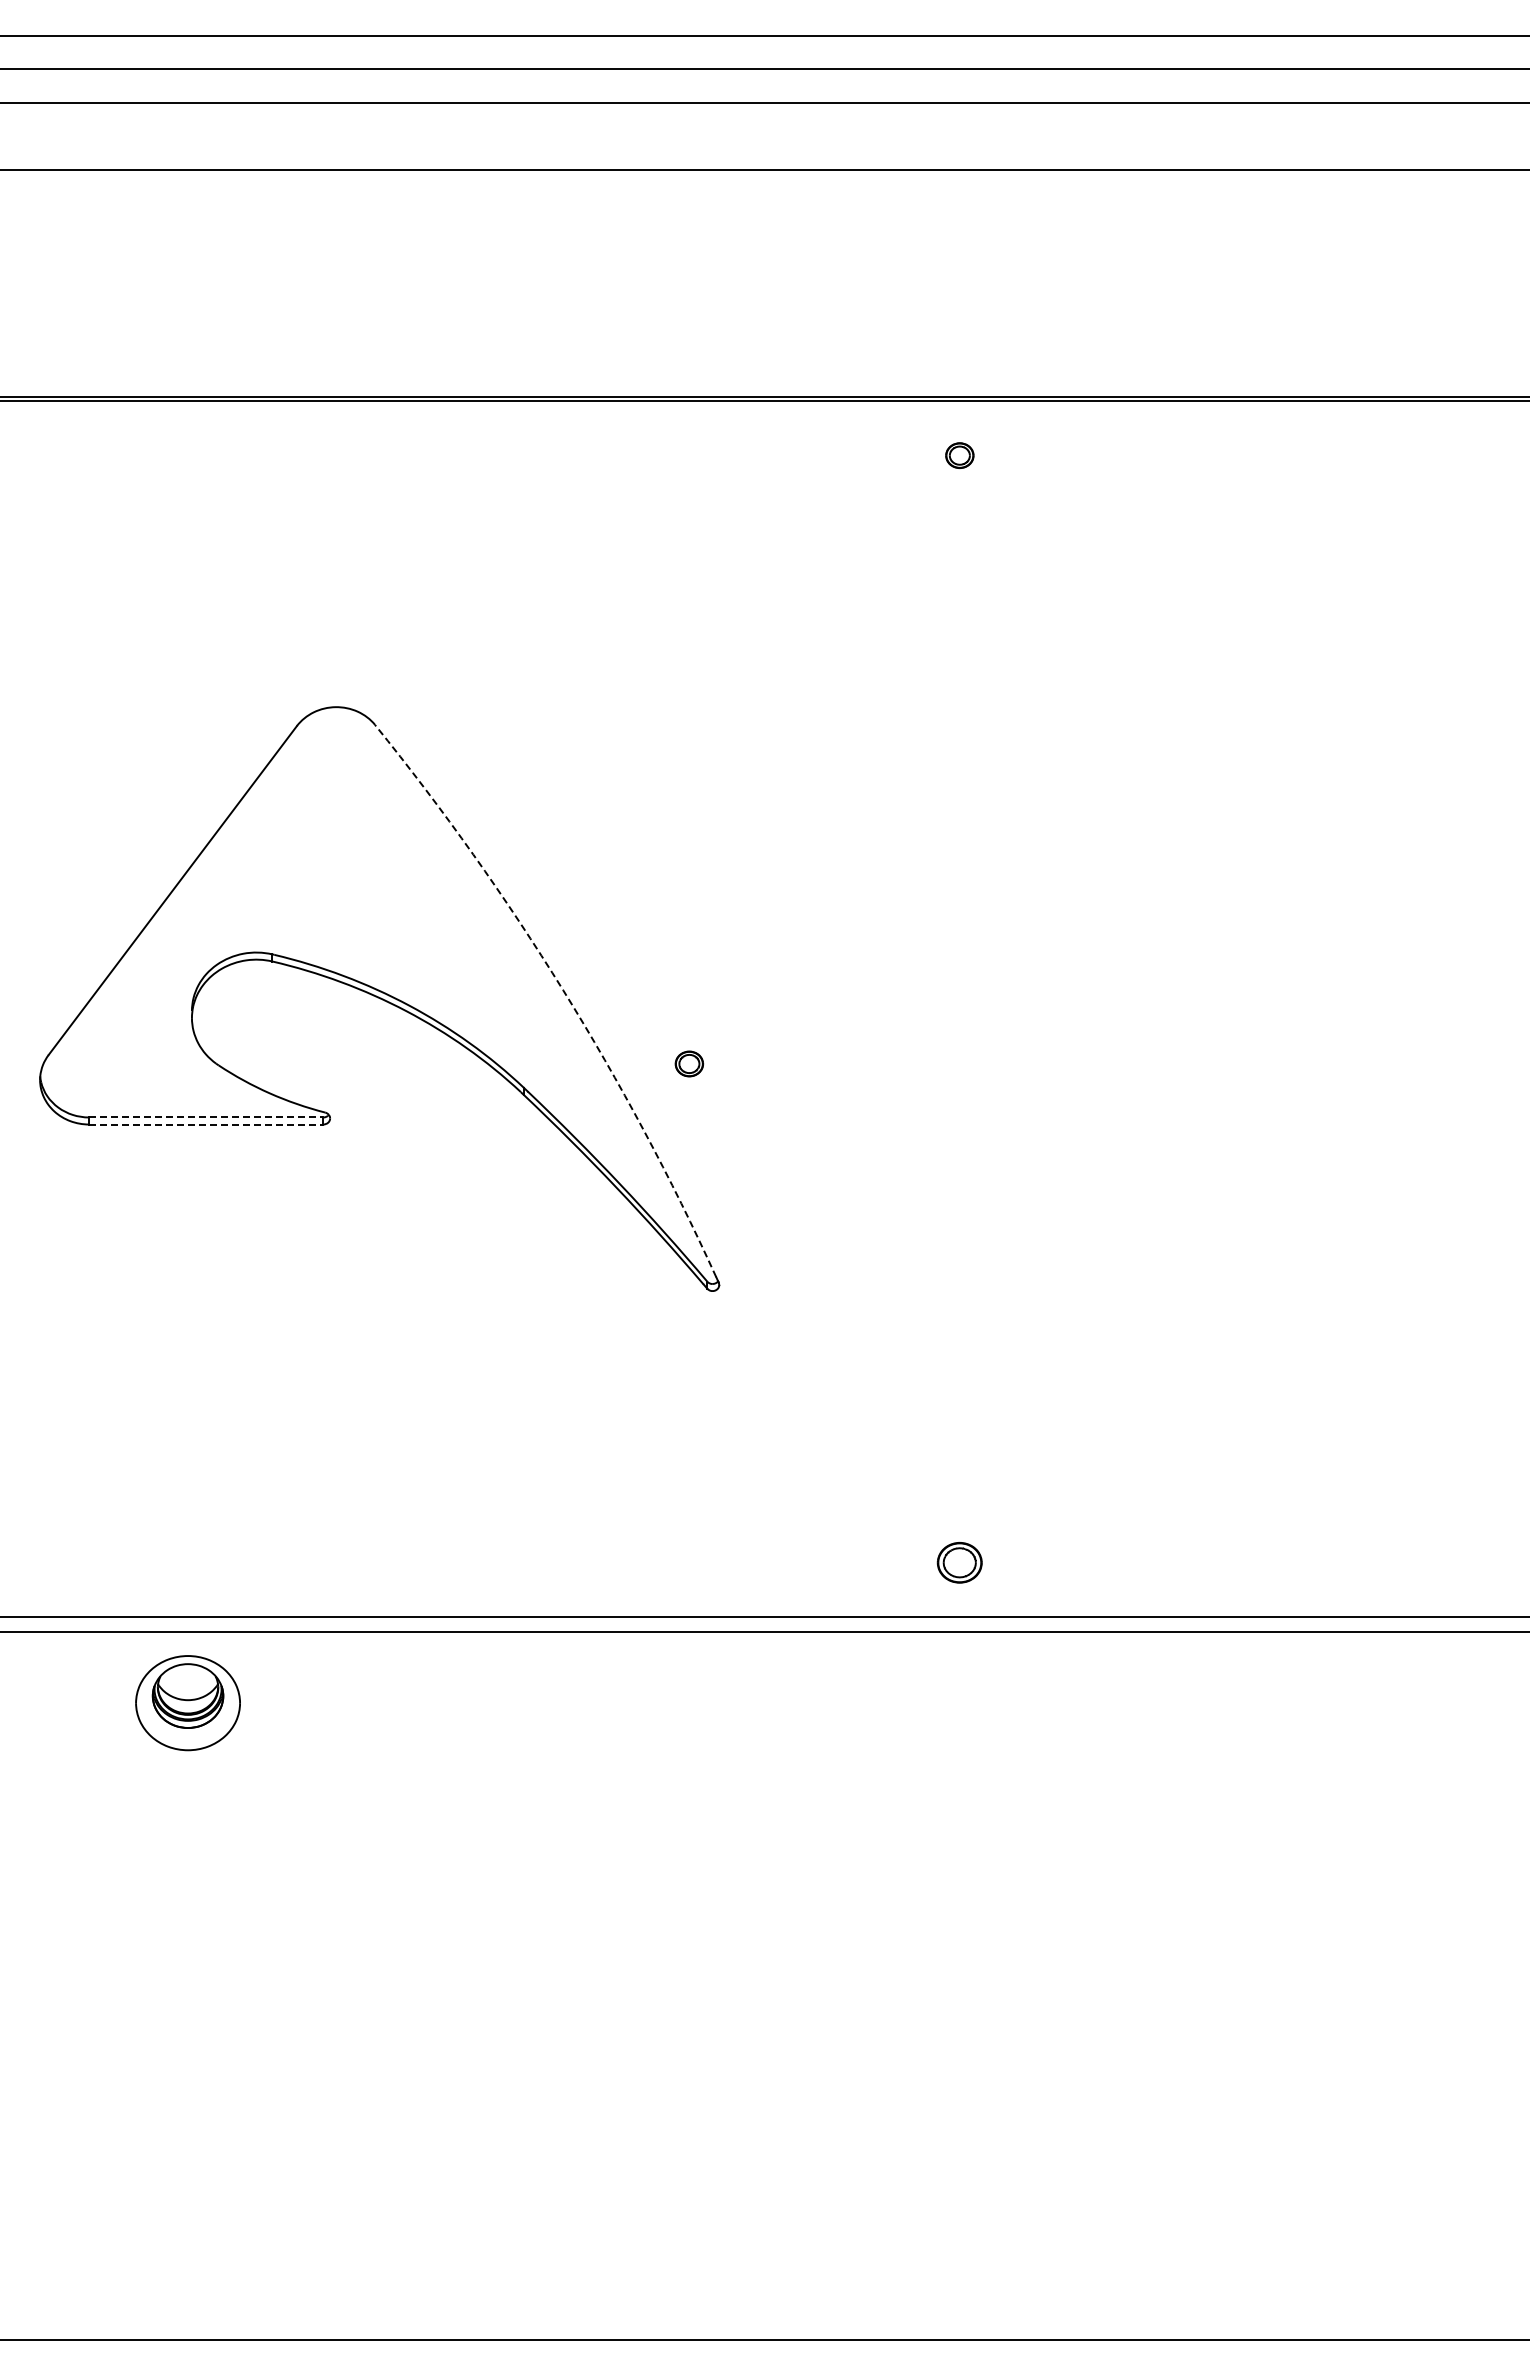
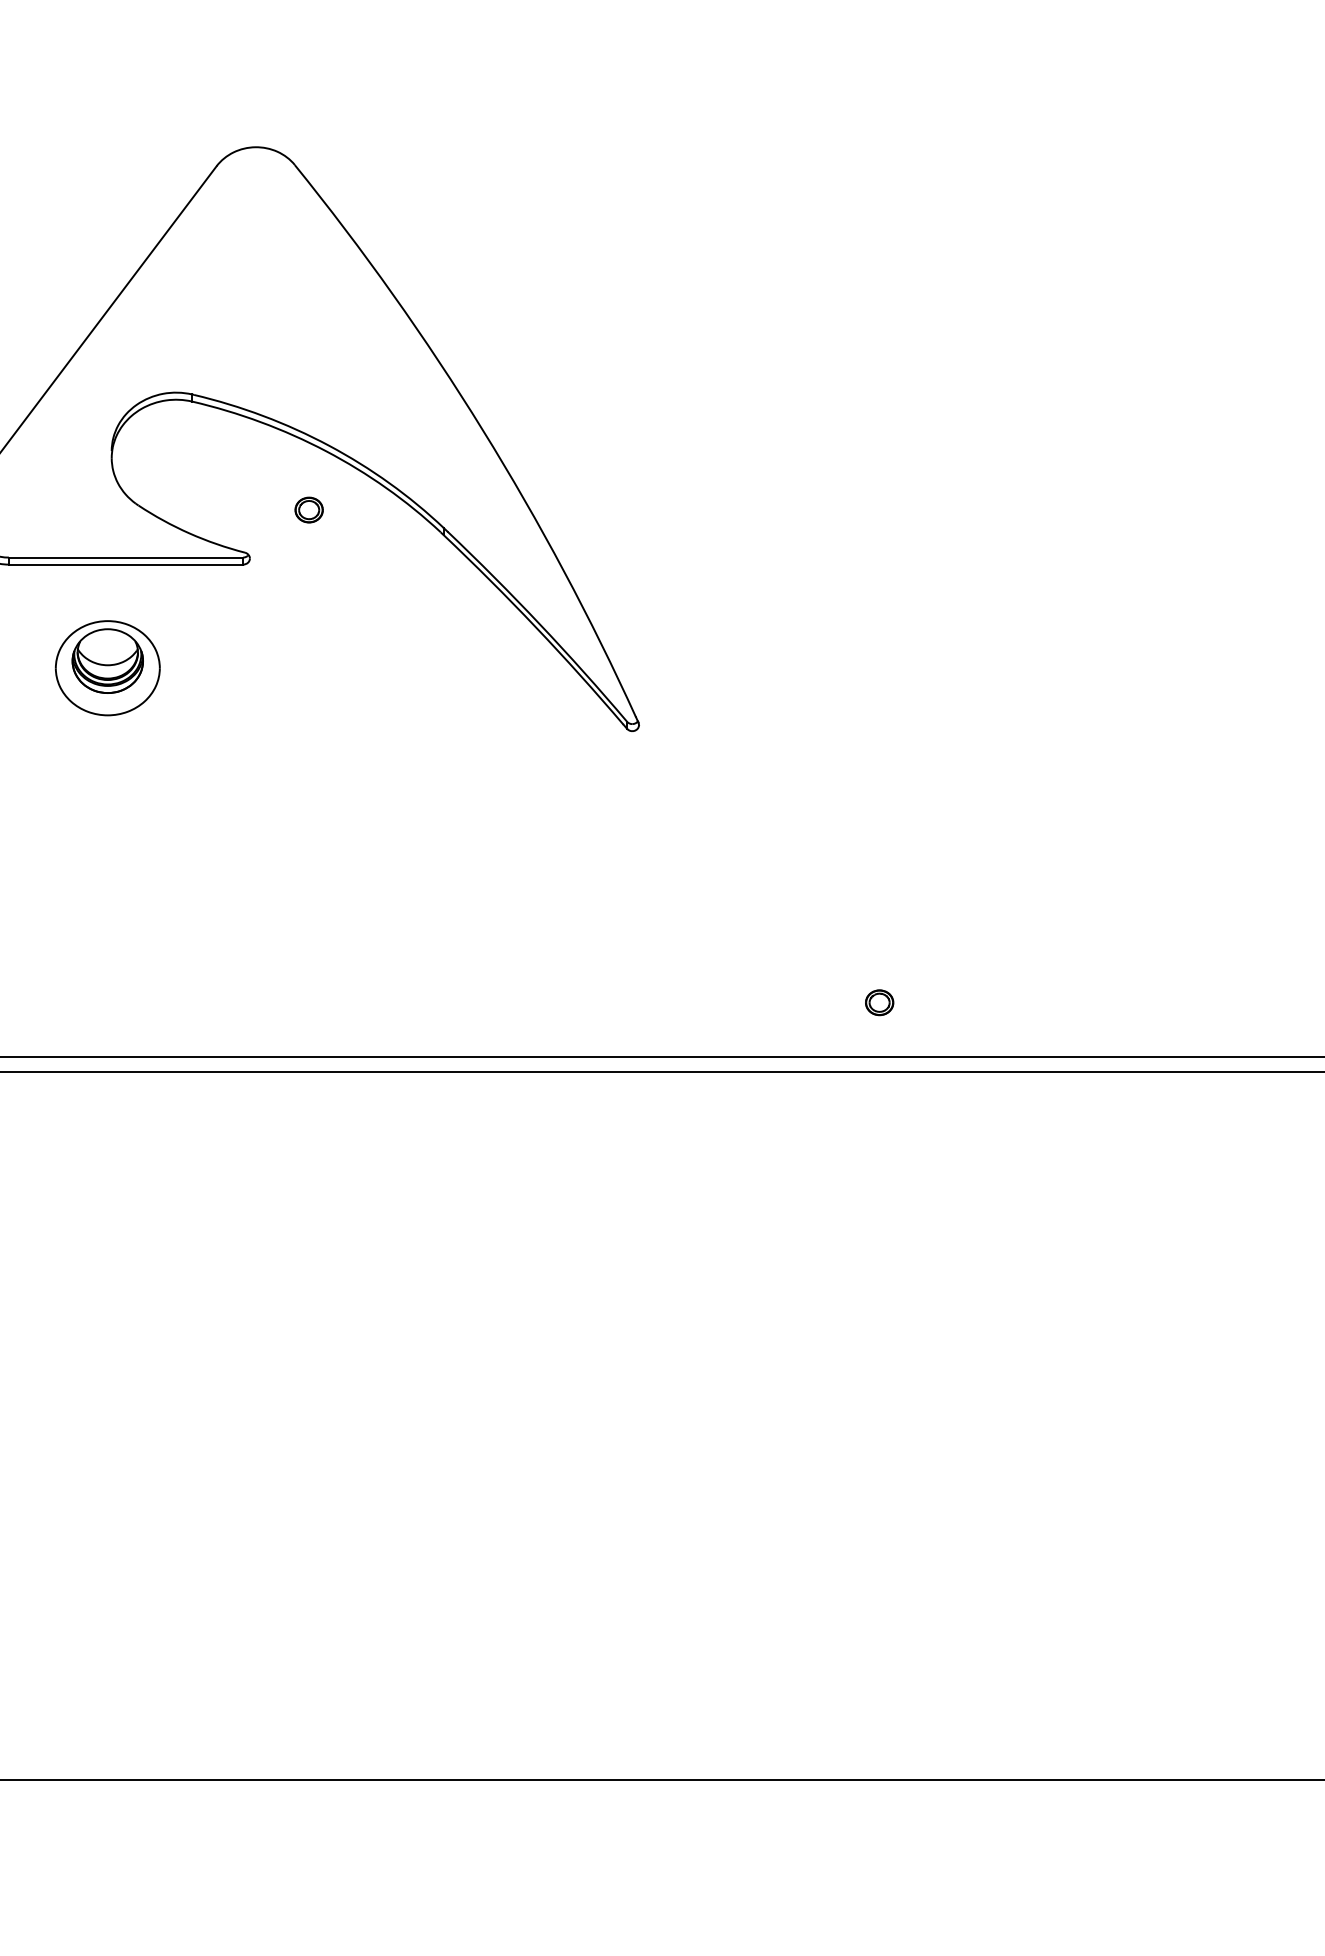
arc: (563, 990) -> (483, 430), dashed -> solid
part: (689, 1063) -> (309, 509), moved
line: (206, 1117) -> (126, 557), dashed -> solid
line: (206, 1124) -> (126, 564), dashed -> solid
part: (959, 1562) -> (879, 1002), size x0.62
part: (187, 1703) -> (107, 668), moved

